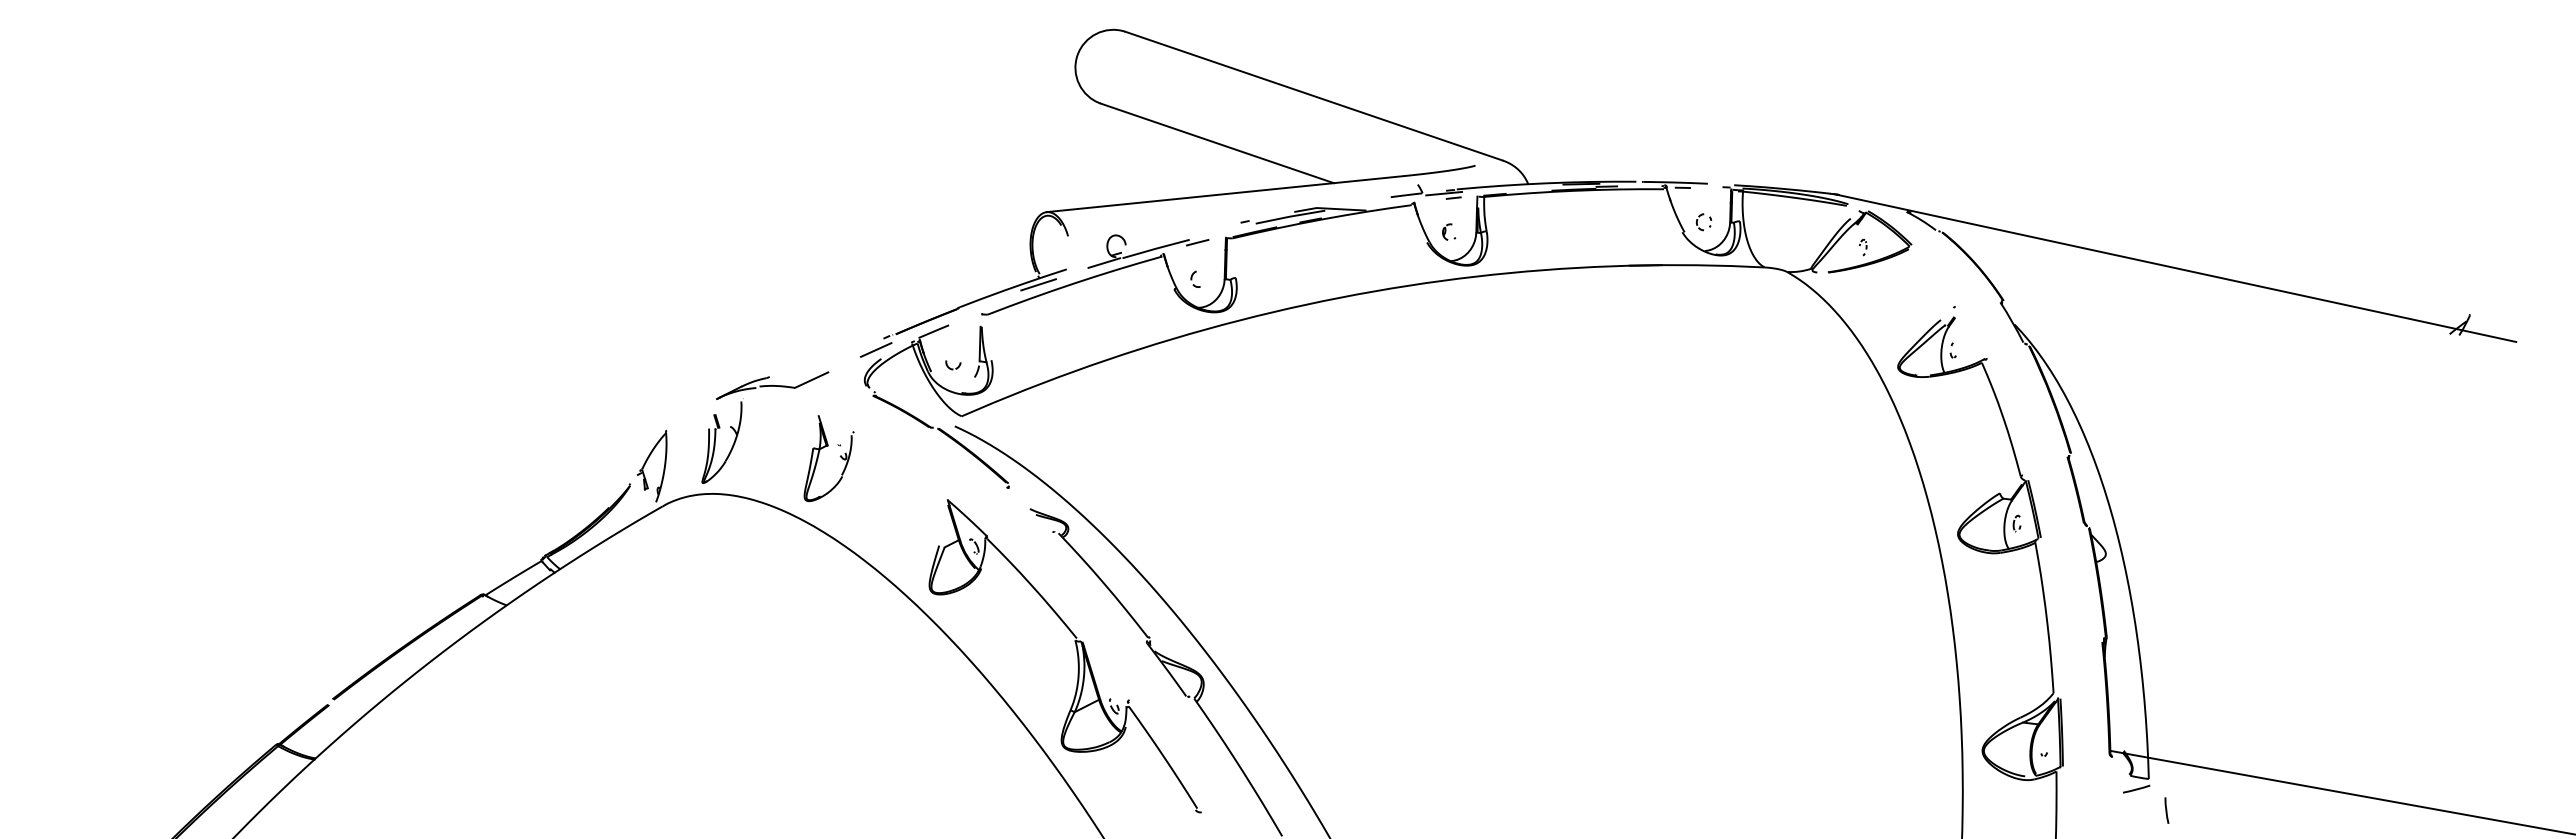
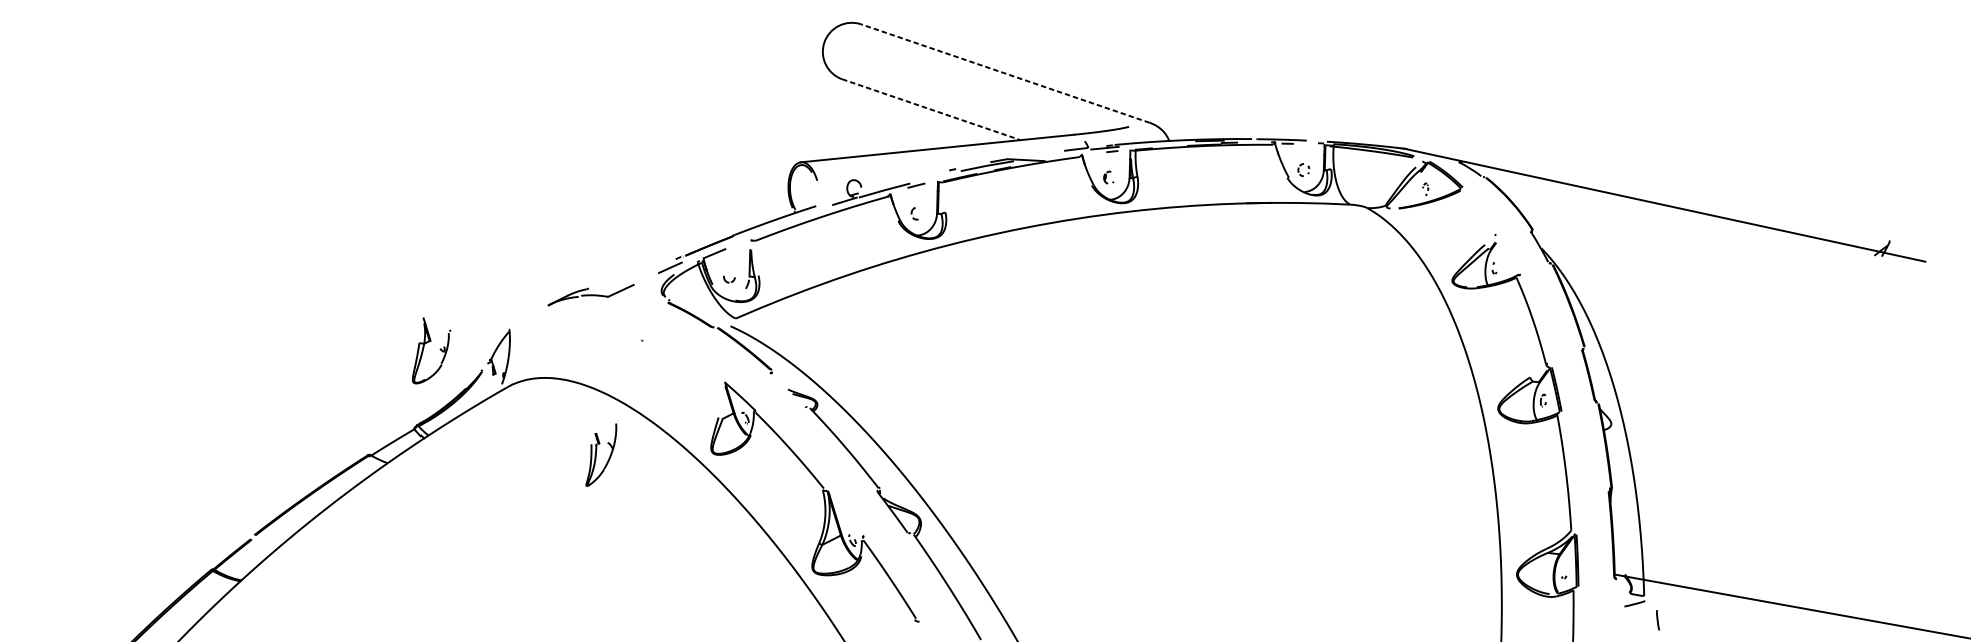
line: (1313, 95) -> (1005, 73), solid -> dashed
line: (1217, 143) -> (931, 109), solid -> dashed
line: (1038, 284) -> (794, 217), removed
part: (715, 440) -> (596, 453), moved
part: (819, 454) -> (424, 347), moved

